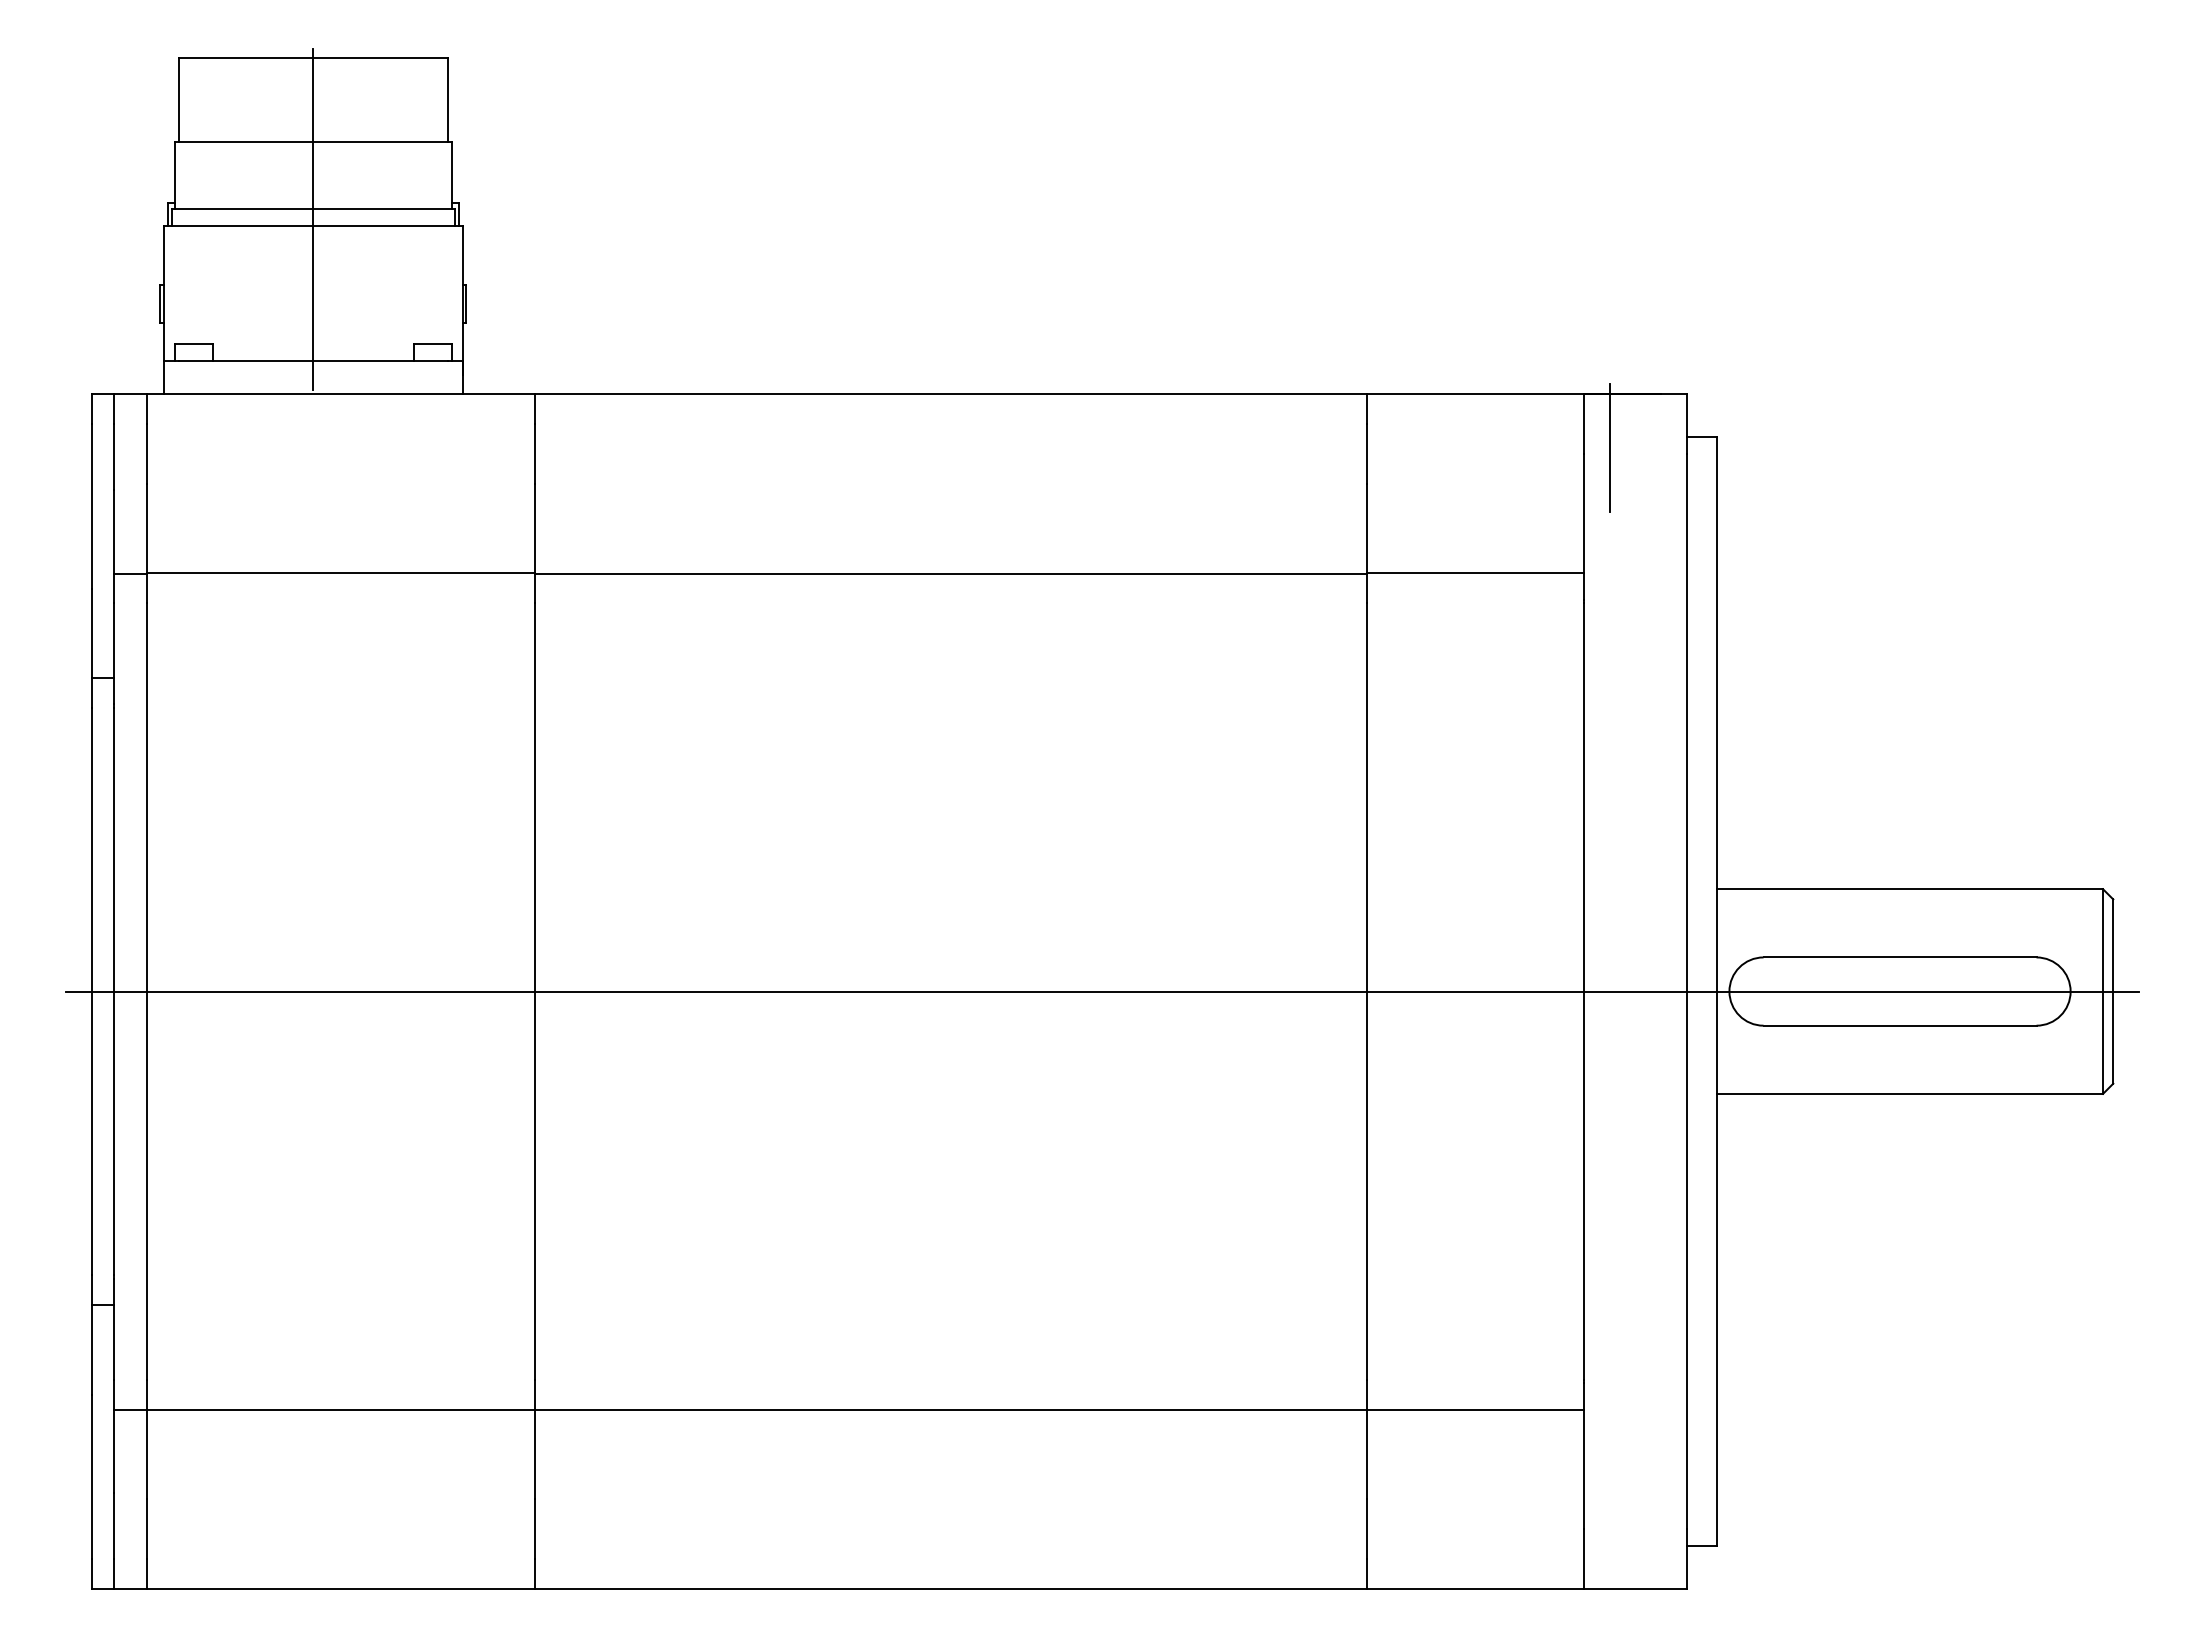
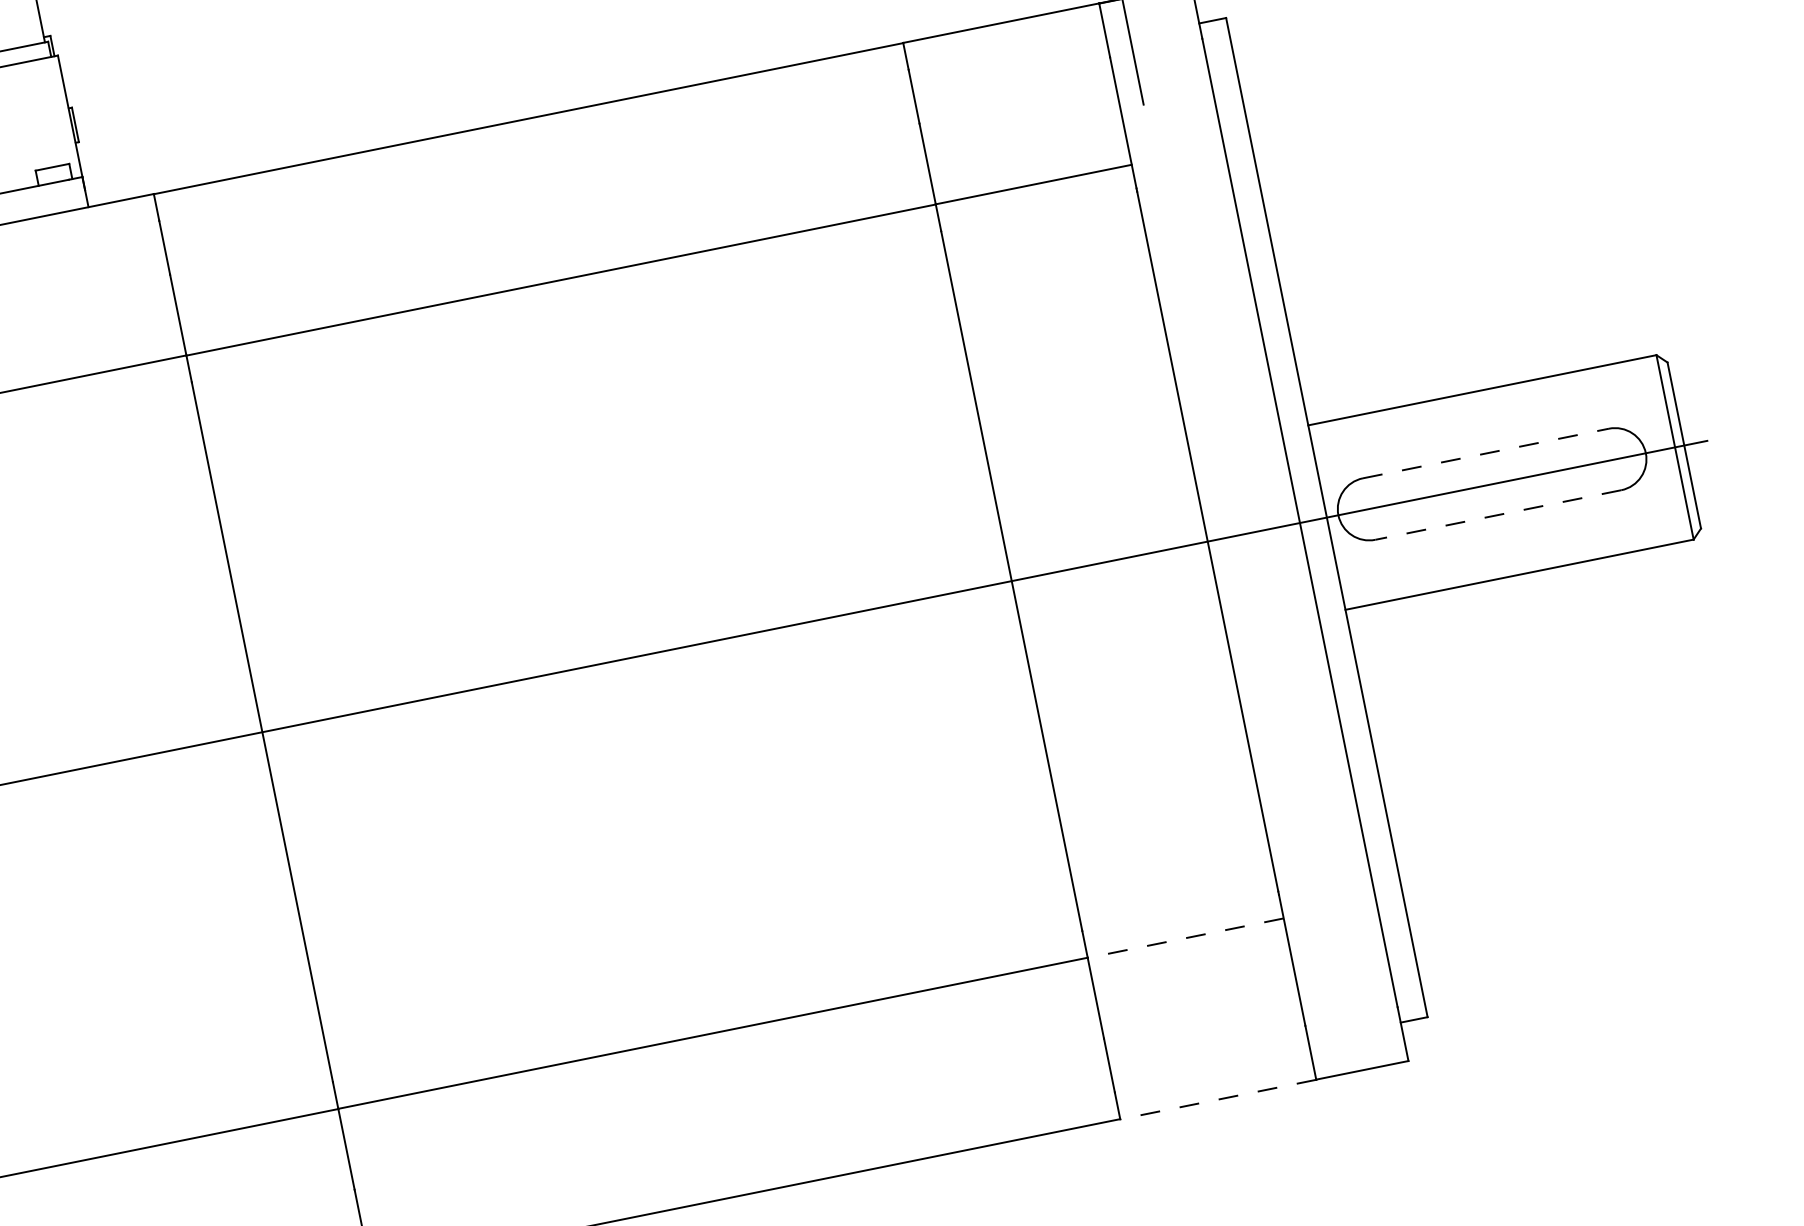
line: (1900, 957) -> (1486, 453), solid -> dashed
line: (1899, 1025) -> (1497, 514), solid -> dashed
line: (1475, 1409) -> (1185, 937), solid -> dashed
line: (1475, 1588) -> (1218, 1099), solid -> dashed

